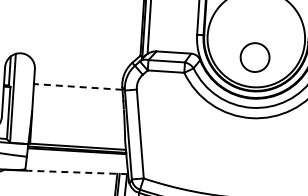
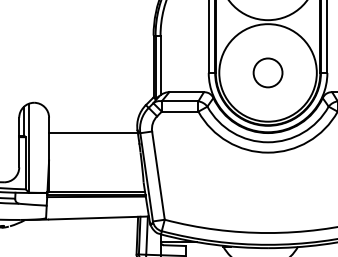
circle: (254, 57) -> (267, 72), moved
line: (77, 86) -> (92, 132), dashed -> solid
line: (78, 172) -> (99, 218), dashed -> solid

